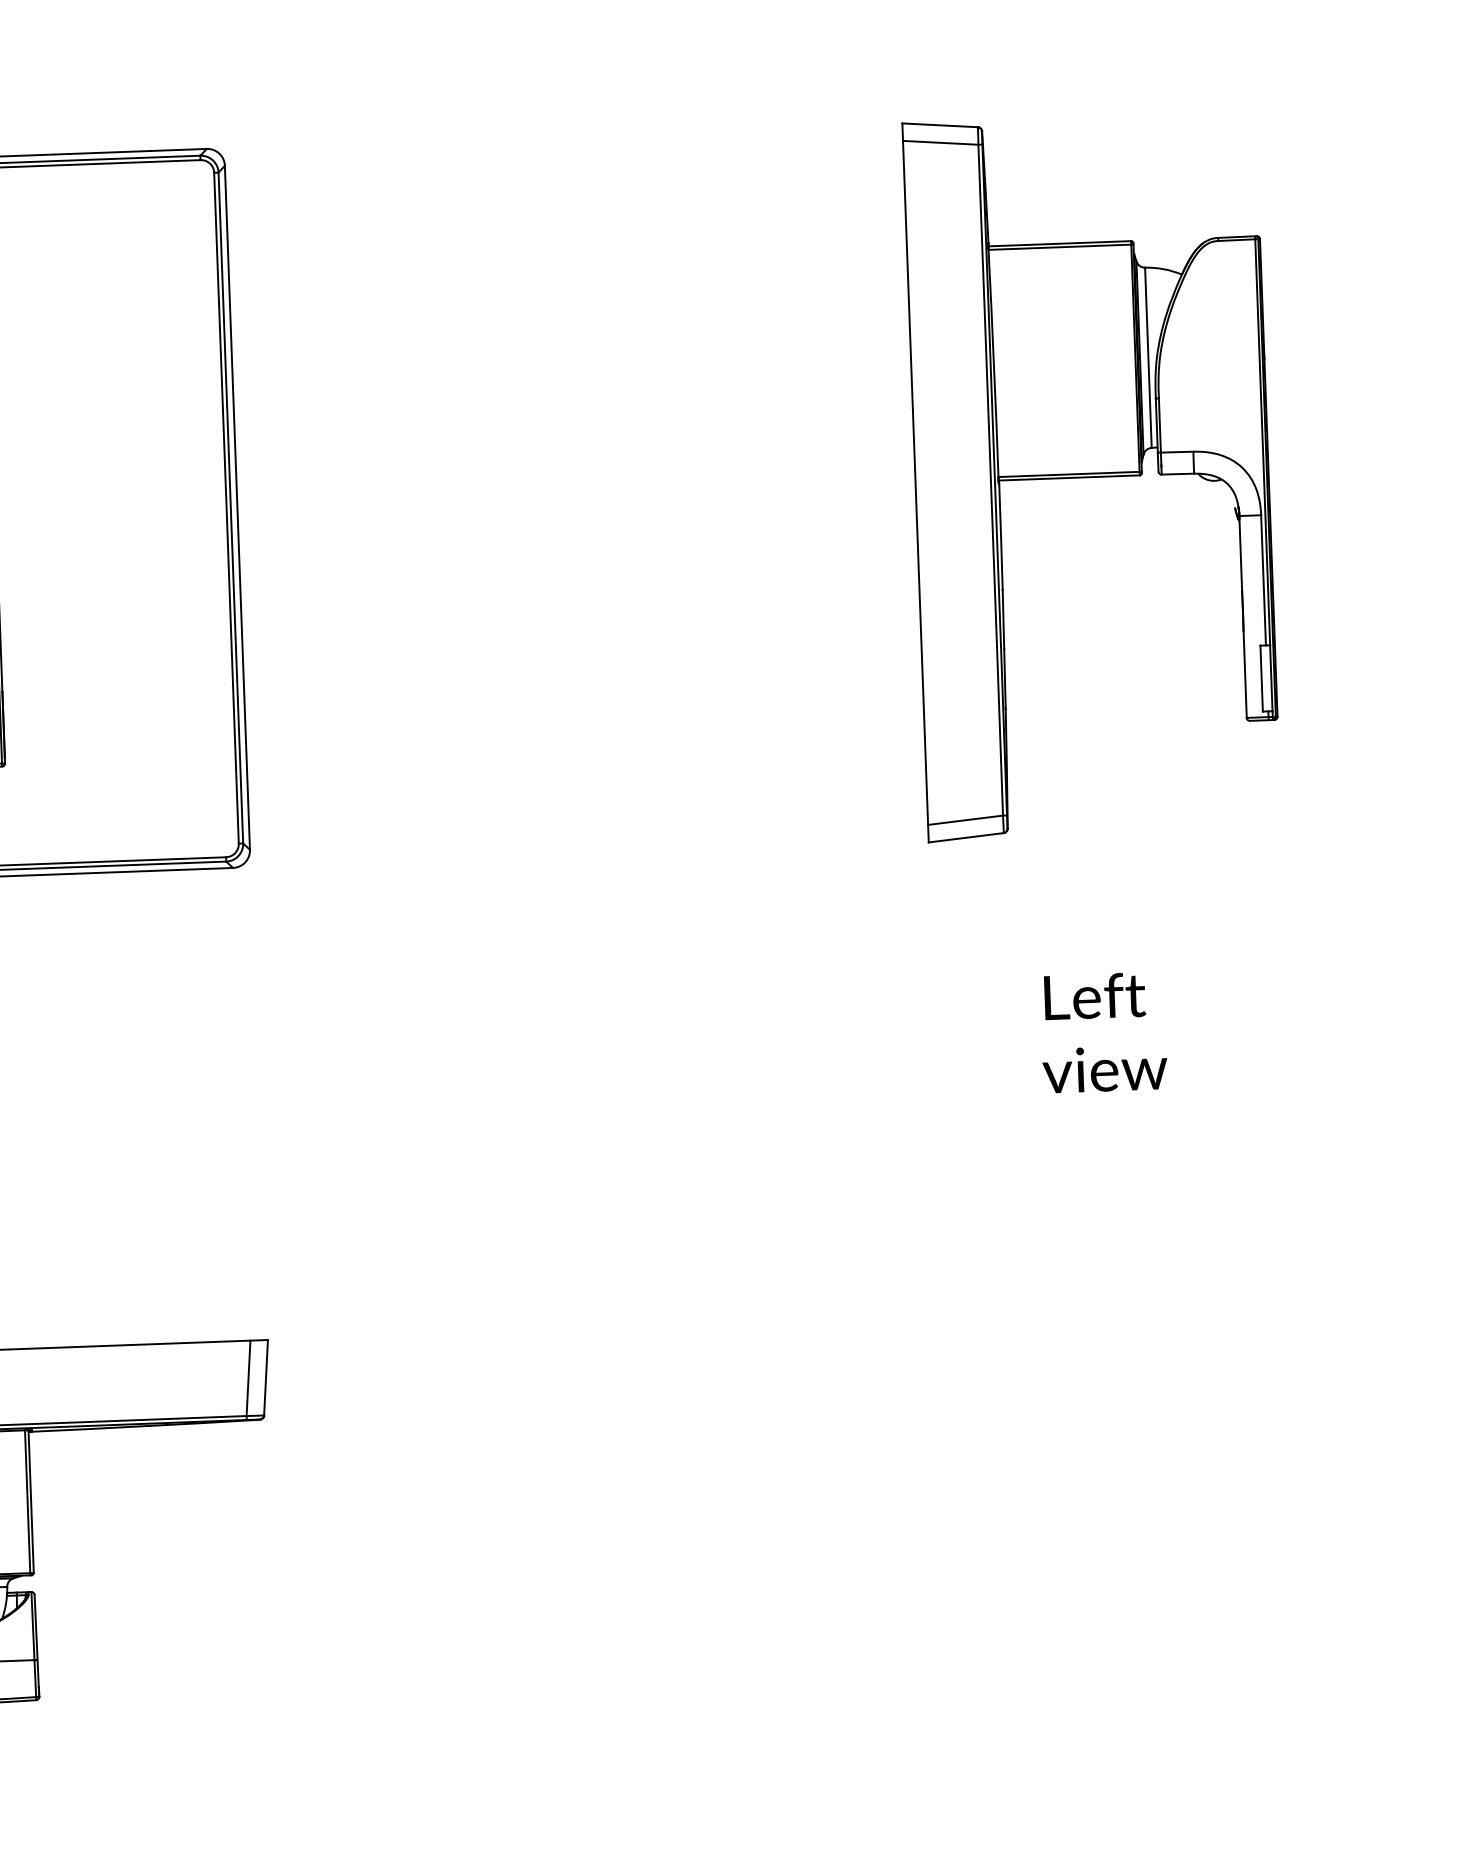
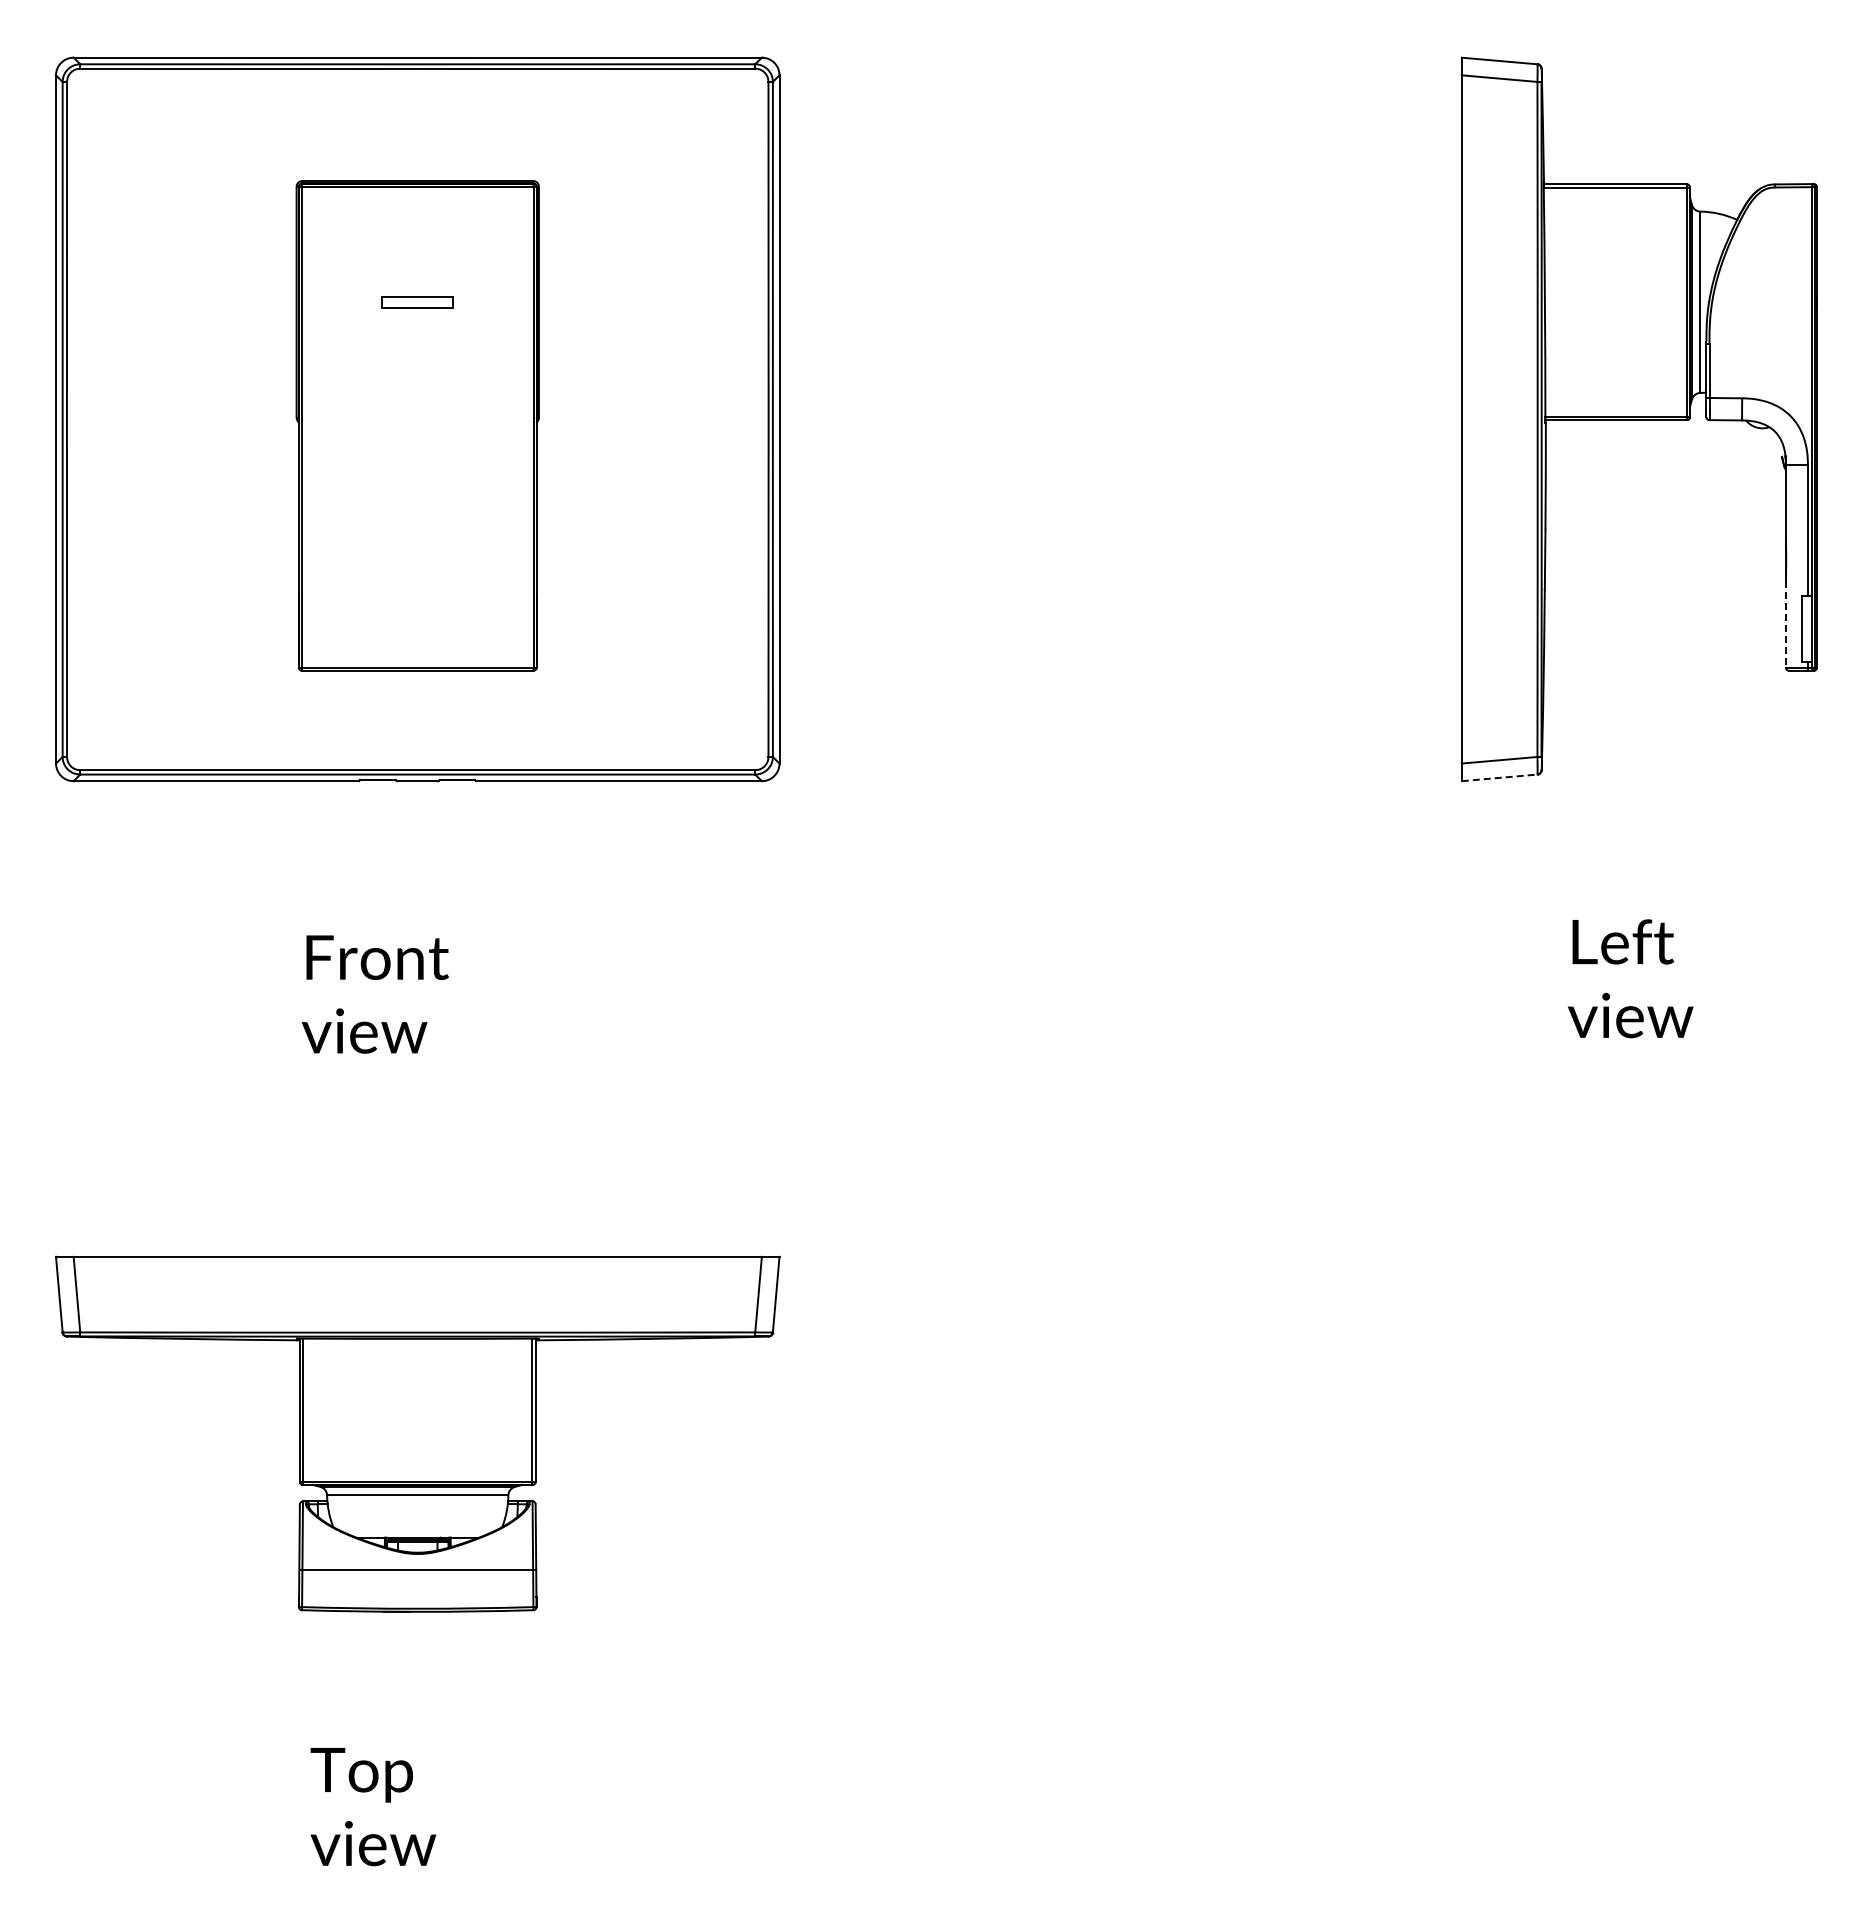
line: (1245, 674) -> (1786, 624), solid -> dashed
line: (966, 837) -> (1499, 777), solid -> dashed

